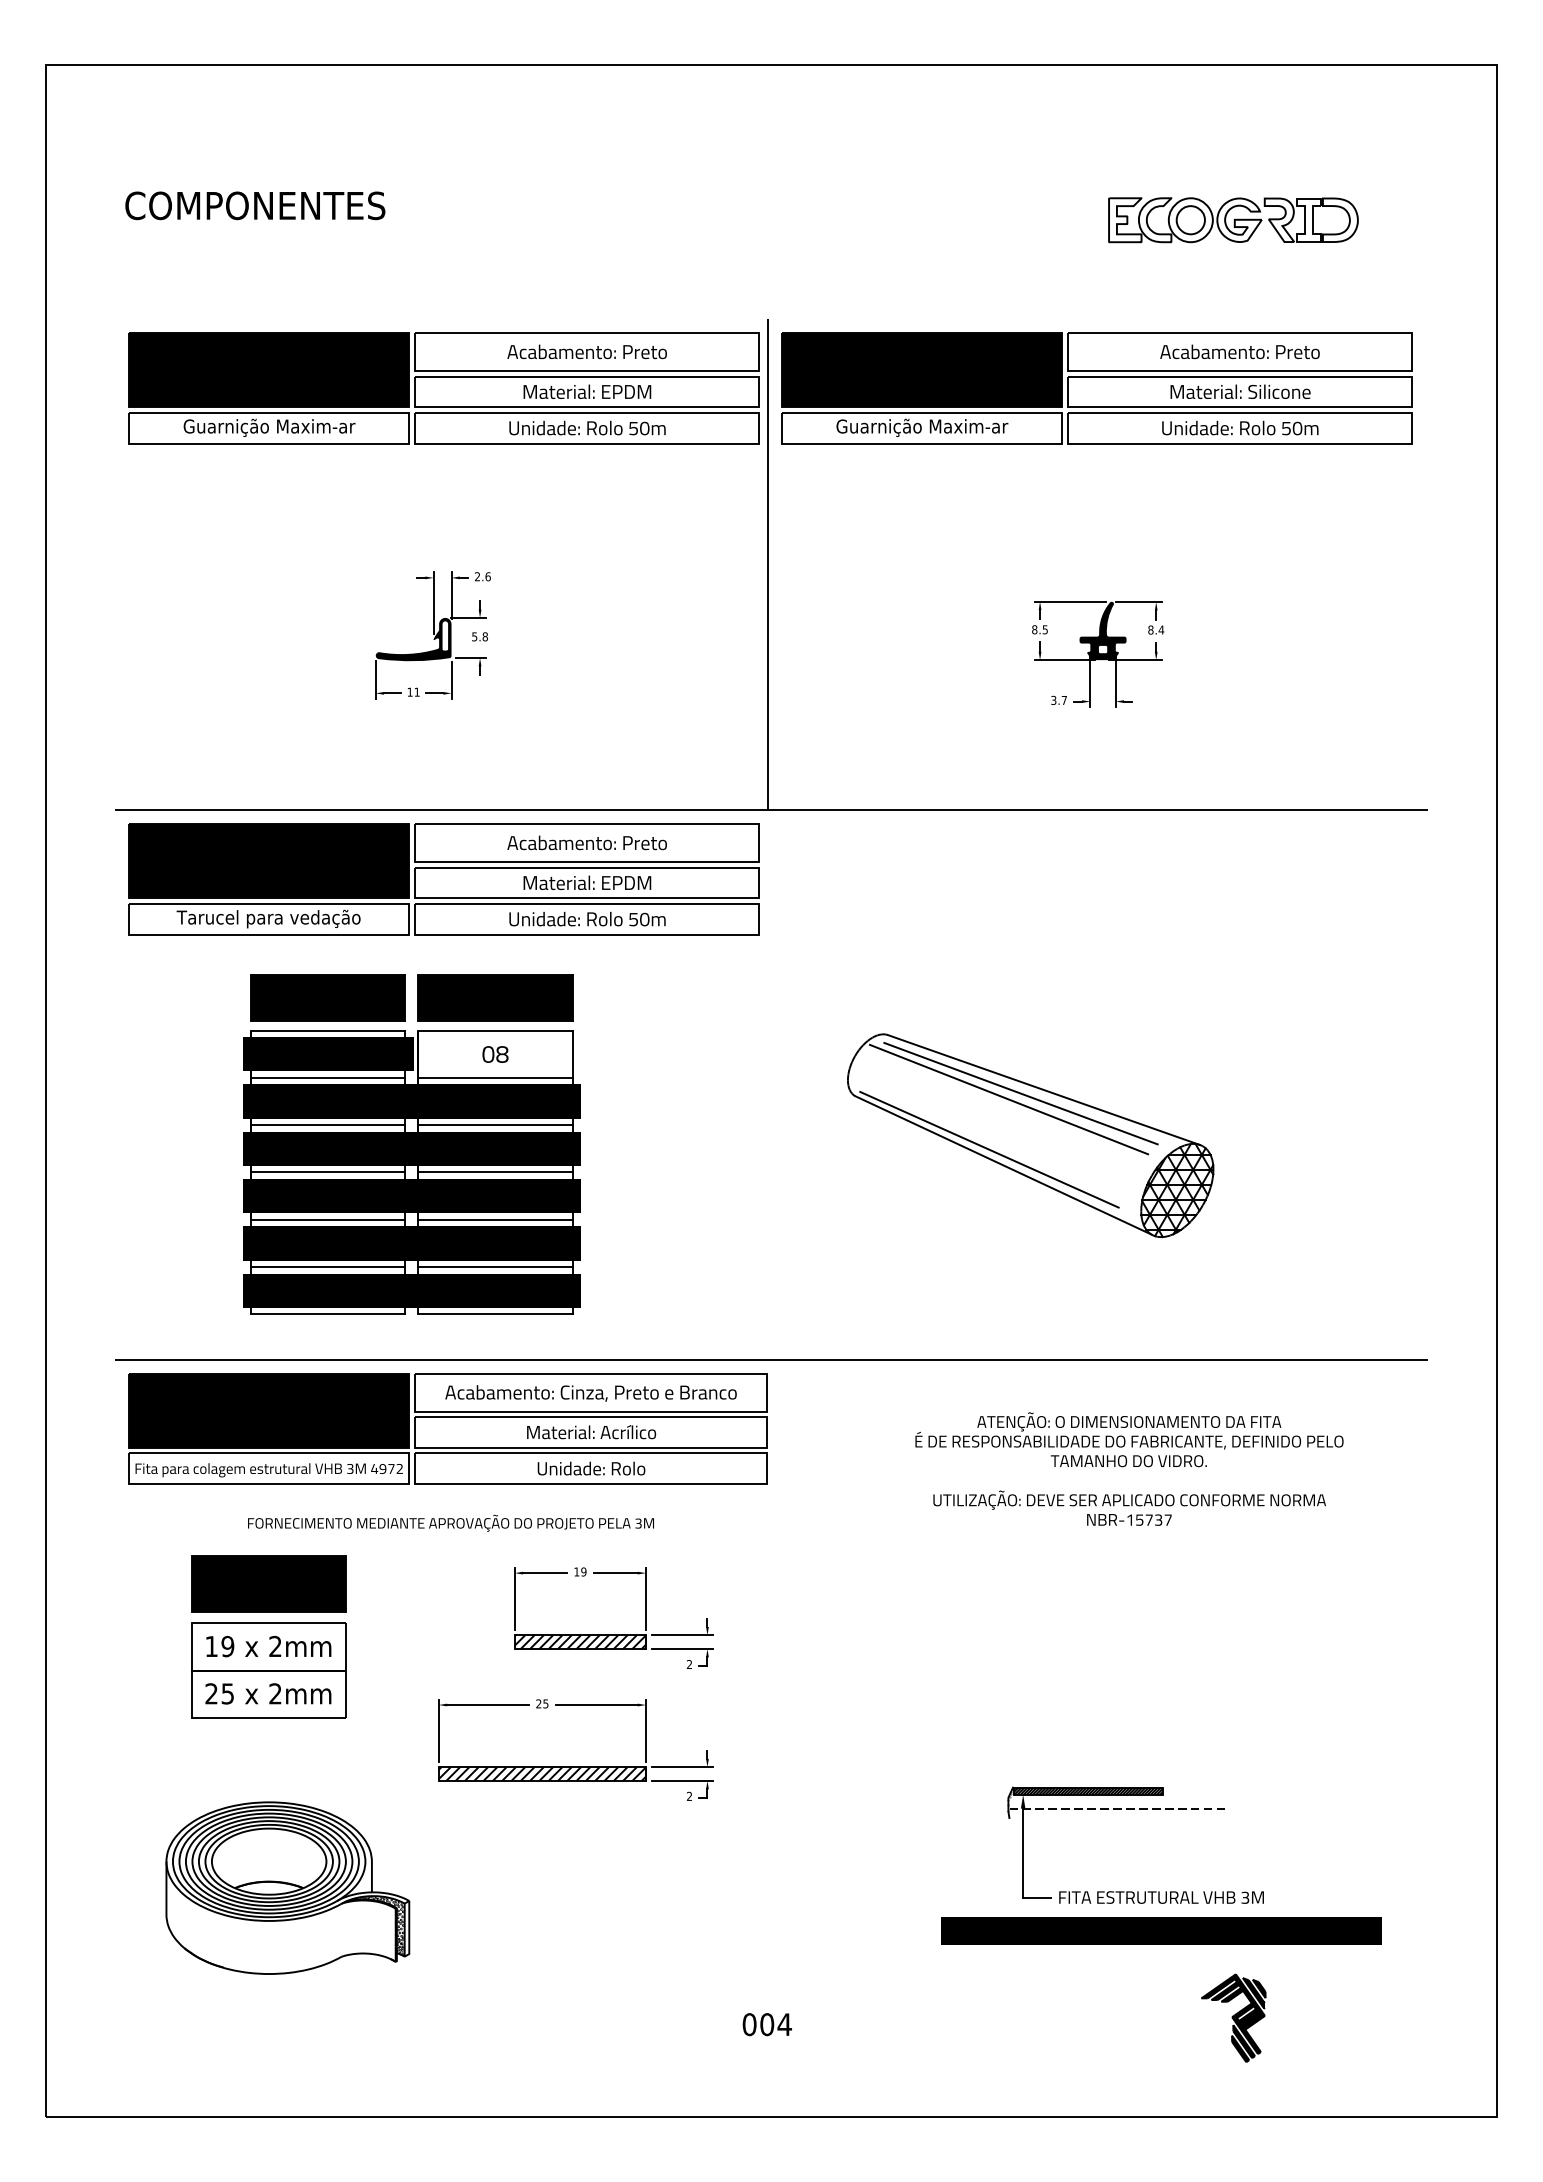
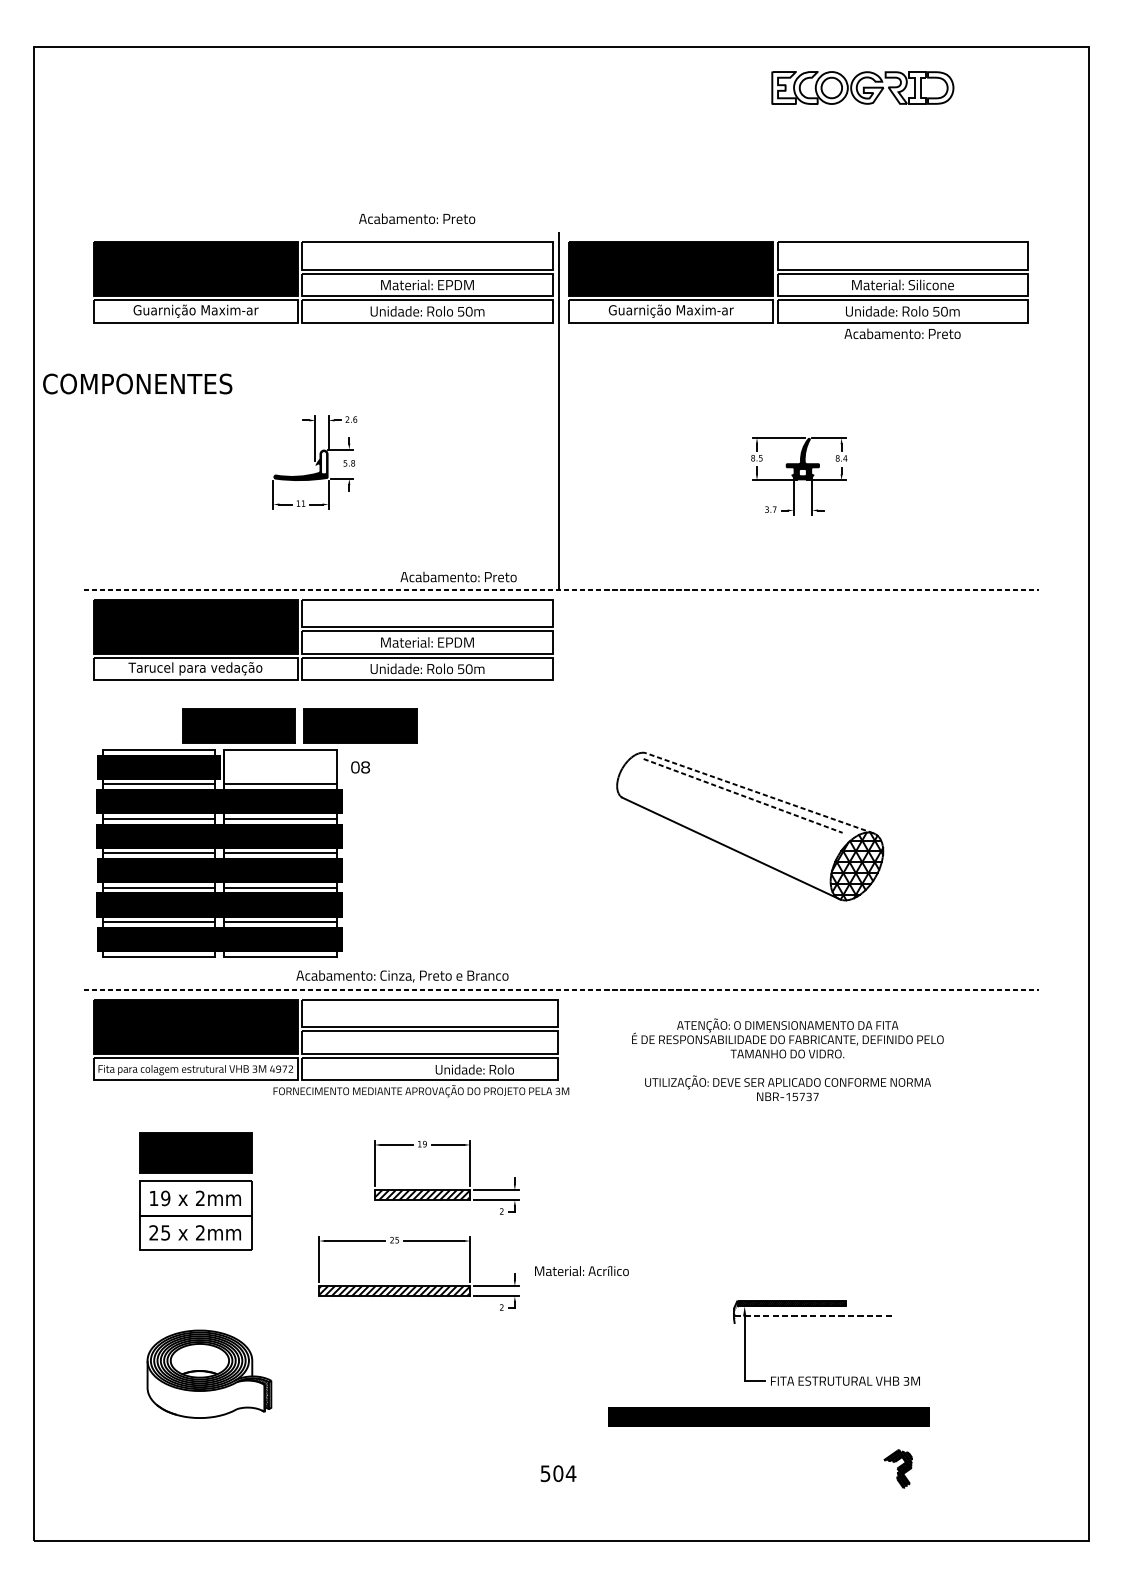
text: (255, 205) -> (137, 383), moved
part: (1233, 220) -> (862, 88), moved
text: (586, 351) -> (416, 218), moved
text: (1239, 351) -> (902, 333), moved
line: (771, 810) -> (561, 589), solid -> dashed
text: (586, 842) -> (458, 576), moved
line: (1043, 1089) -> (759, 792), solid -> dashed
line: (1021, 1093) -> (743, 795), solid -> dashed
line: (1008, 1099) -> (734, 800), removed
line: (989, 1149) -> (720, 836), removed
part: (411, 1172) -> (219, 853), moved
line: (771, 1359) -> (561, 989), solid -> dashed
text: (590, 1393) -> (402, 976), moved
text: (591, 1432) -> (581, 1271), moved
text: (591, 1468) -> (474, 1069), moved
text: (1129, 1468) -> (787, 1059), moved
text: (450, 1522) -> (420, 1090), moved
part: (287, 1887) -> (209, 1373), size x0.7
text: (1161, 1930) -> (768, 1416), moved
part: (1233, 2017) -> (897, 1468), size x0.6
text: (749, 2024) -> (545, 1473), 004 -> 504

